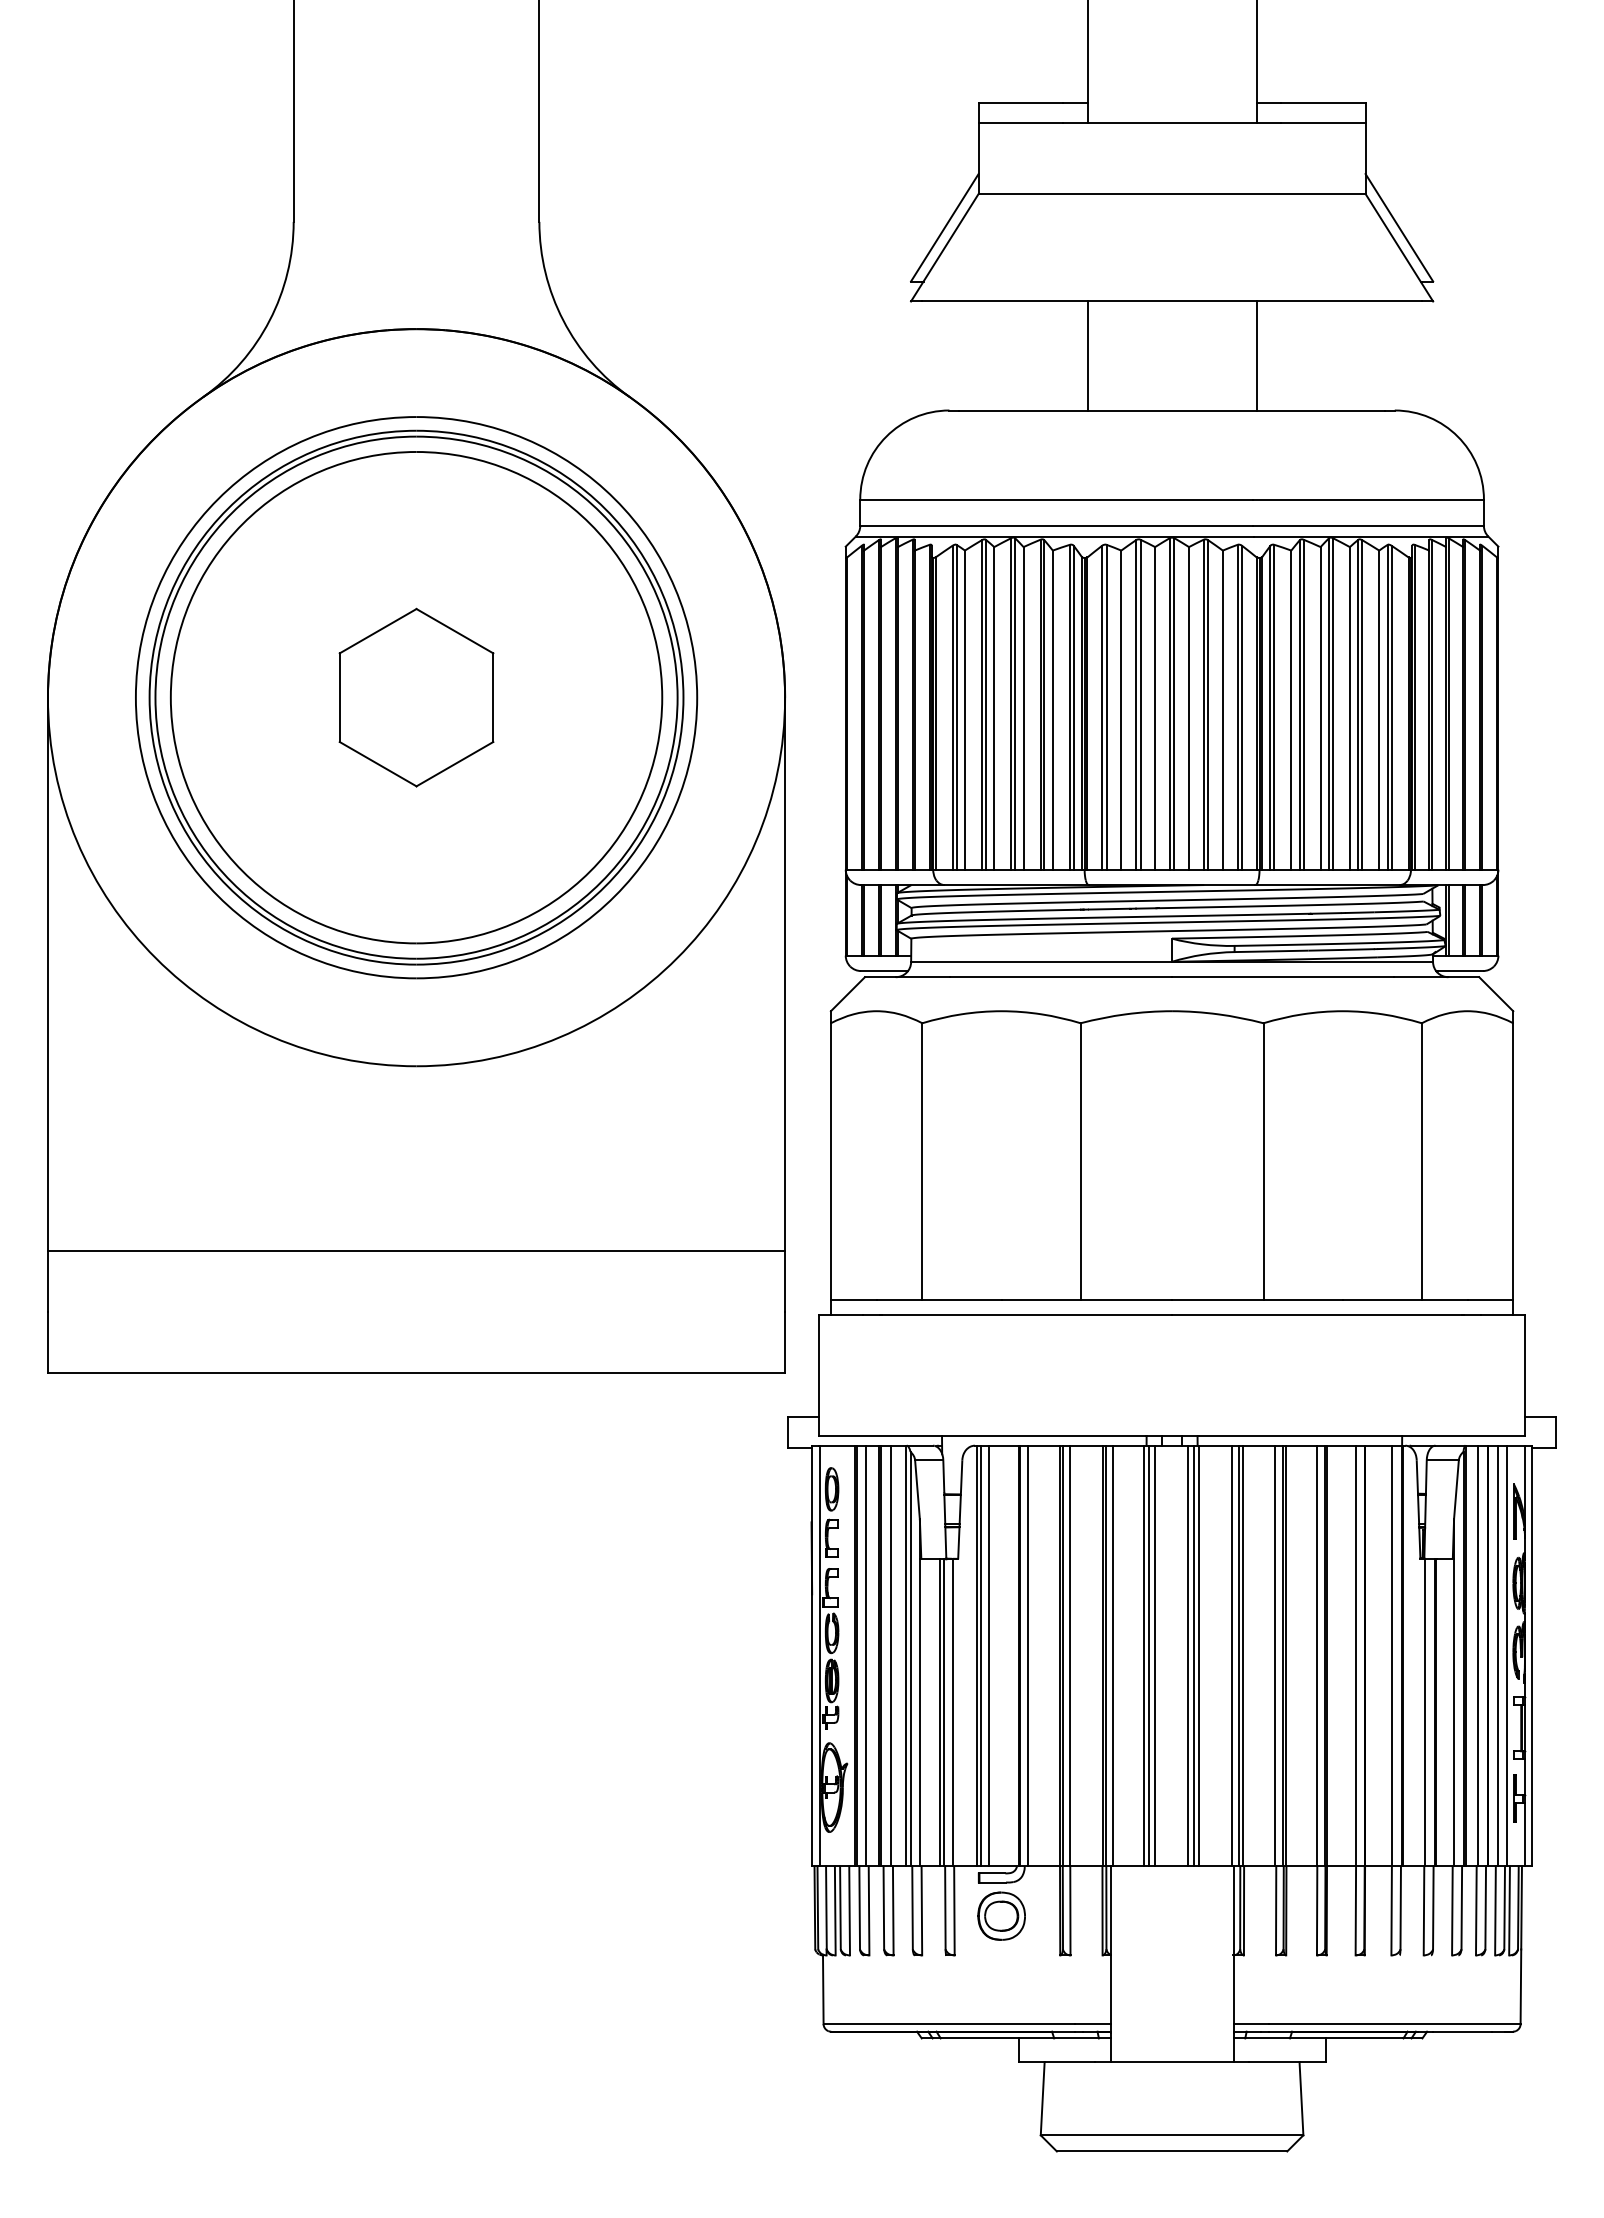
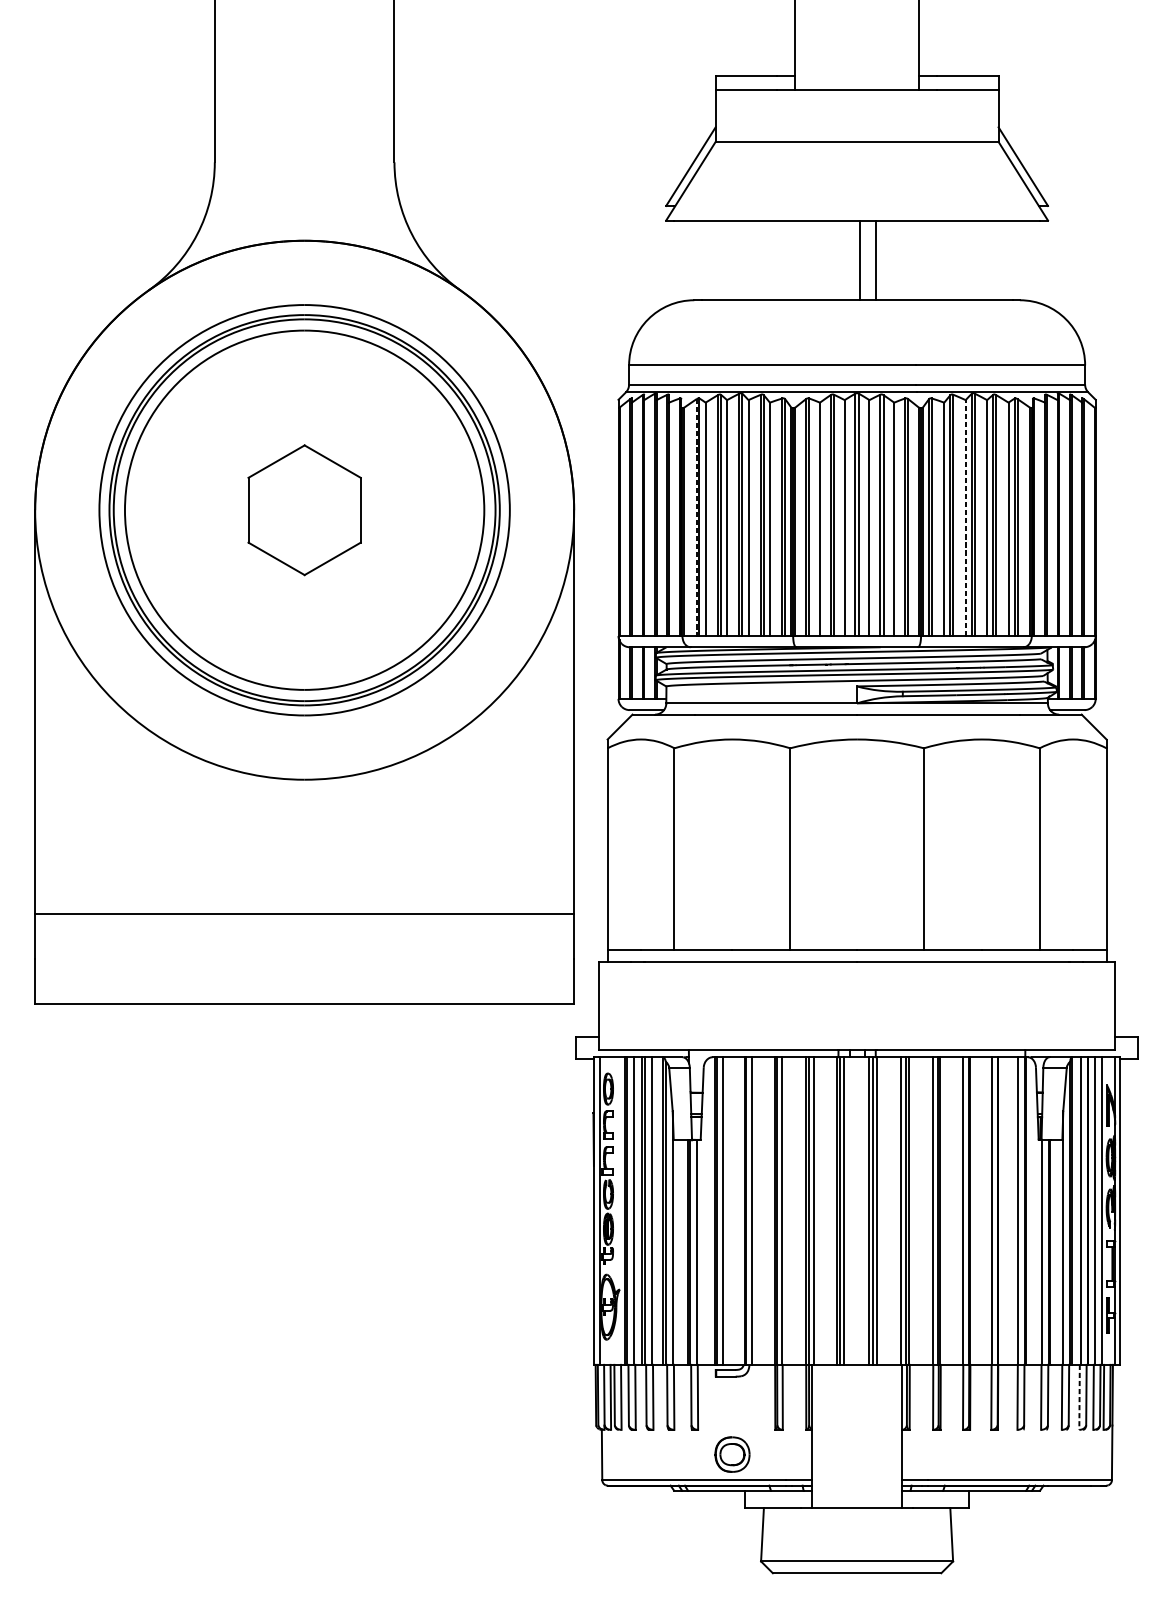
line: (1087, 355) -> (860, 260), moved
line: (1256, 355) -> (875, 260), moved
line: (952, 707) -> (696, 517), solid -> dashed
line: (1320, 707) -> (965, 517), solid -> dashed
line: (1476, 1911) -> (1079, 1397), solid -> dashed
part: (1001, 1915) -> (732, 1454), moved

